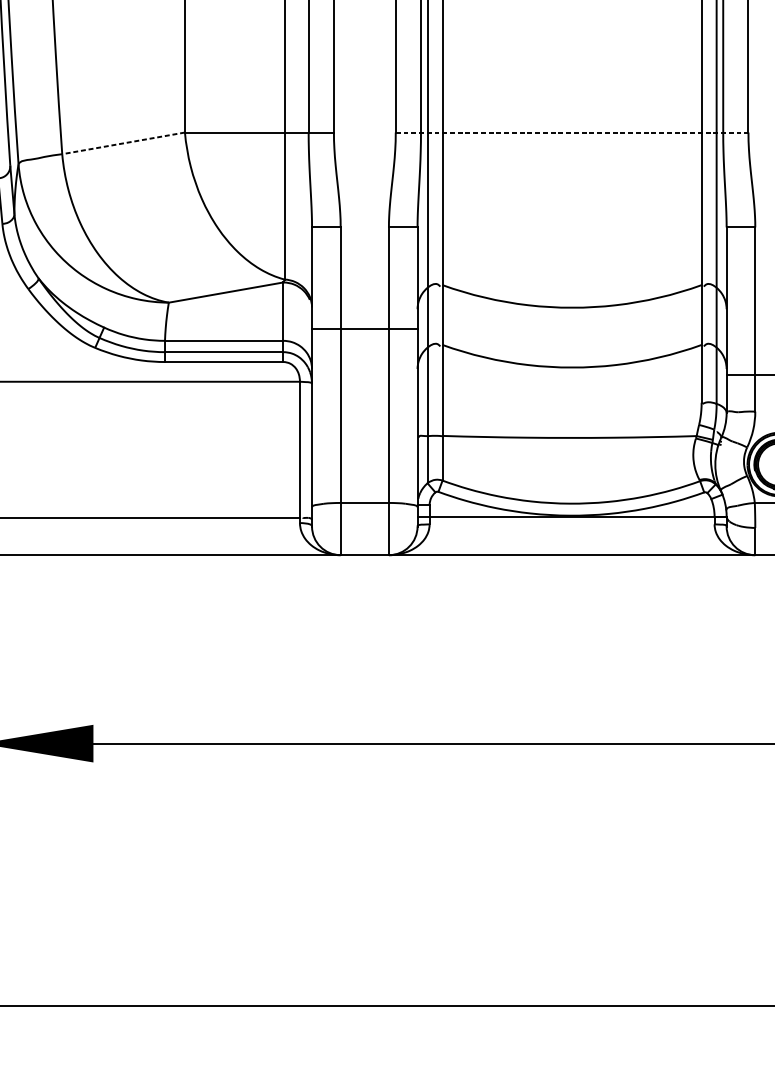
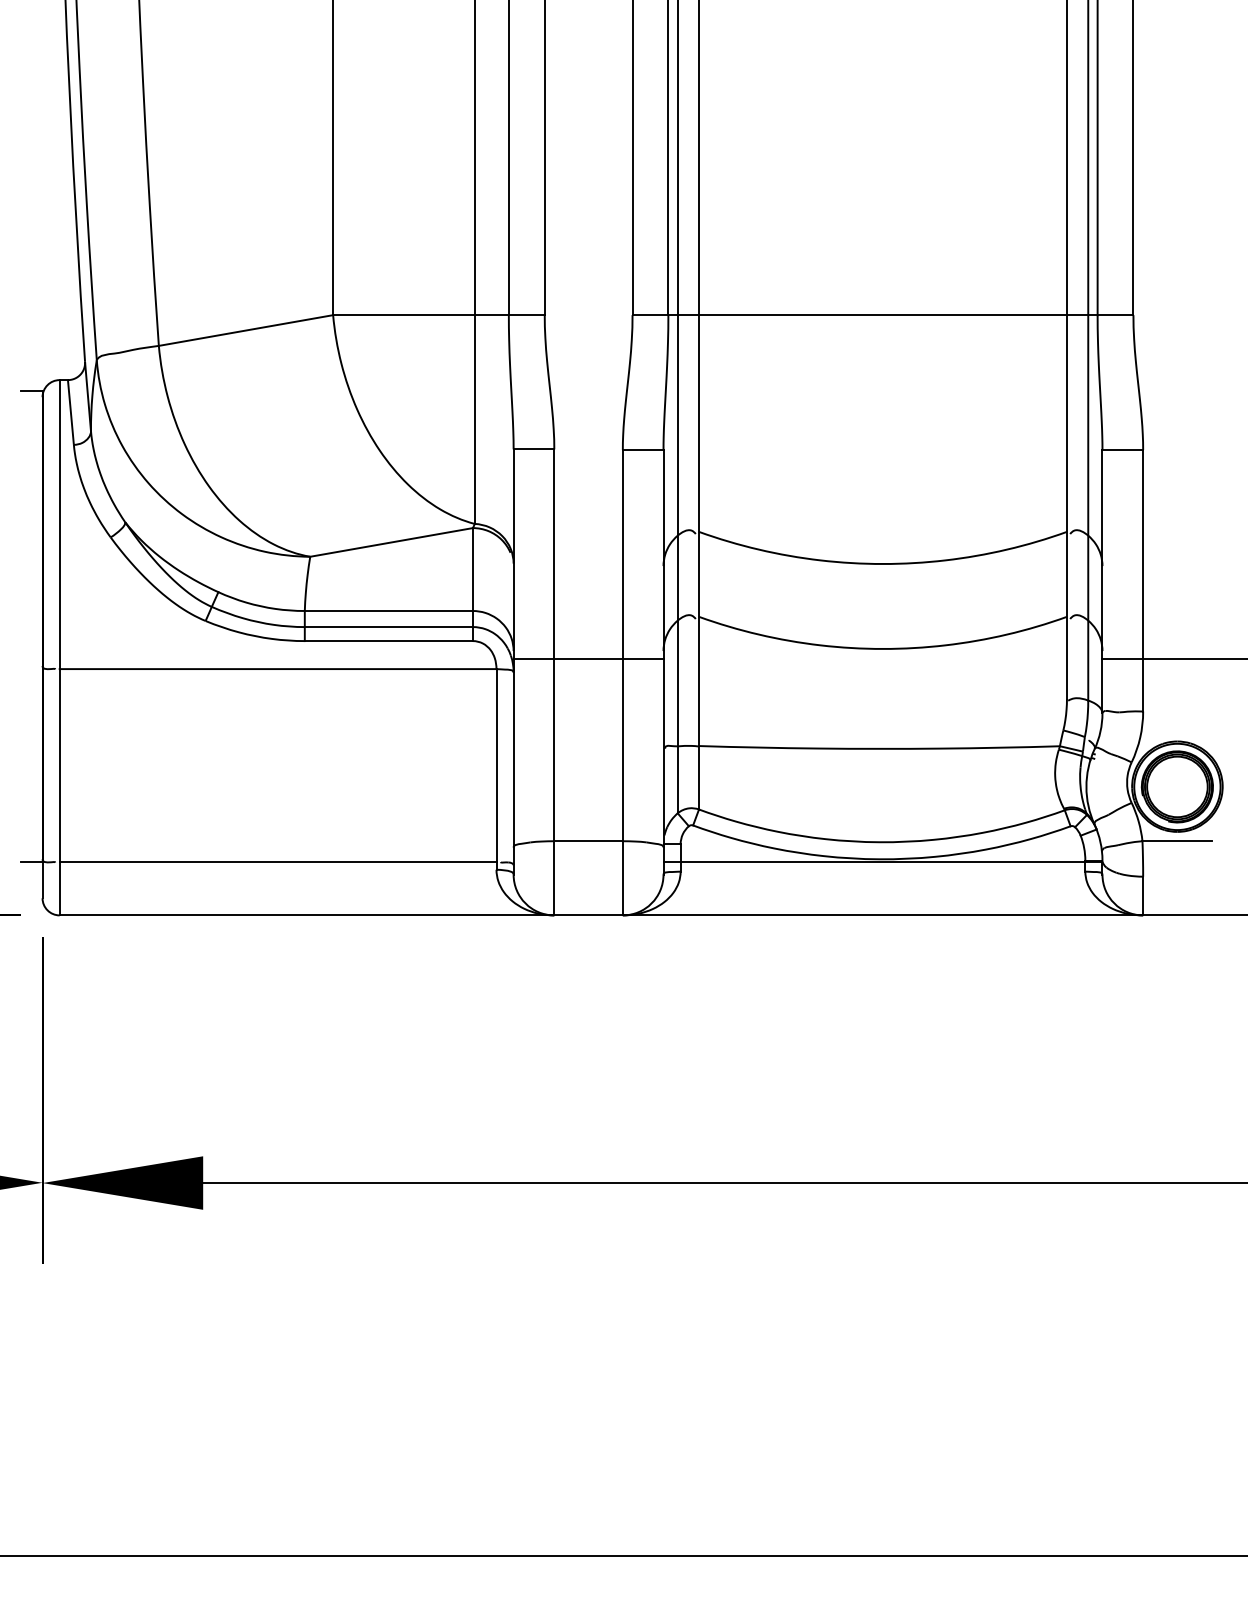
line: (572, 132) -> (883, 315), dashed -> solid
line: (123, 143) -> (245, 330), dashed -> solid
line: (364, 328) -> (588, 658), moved

